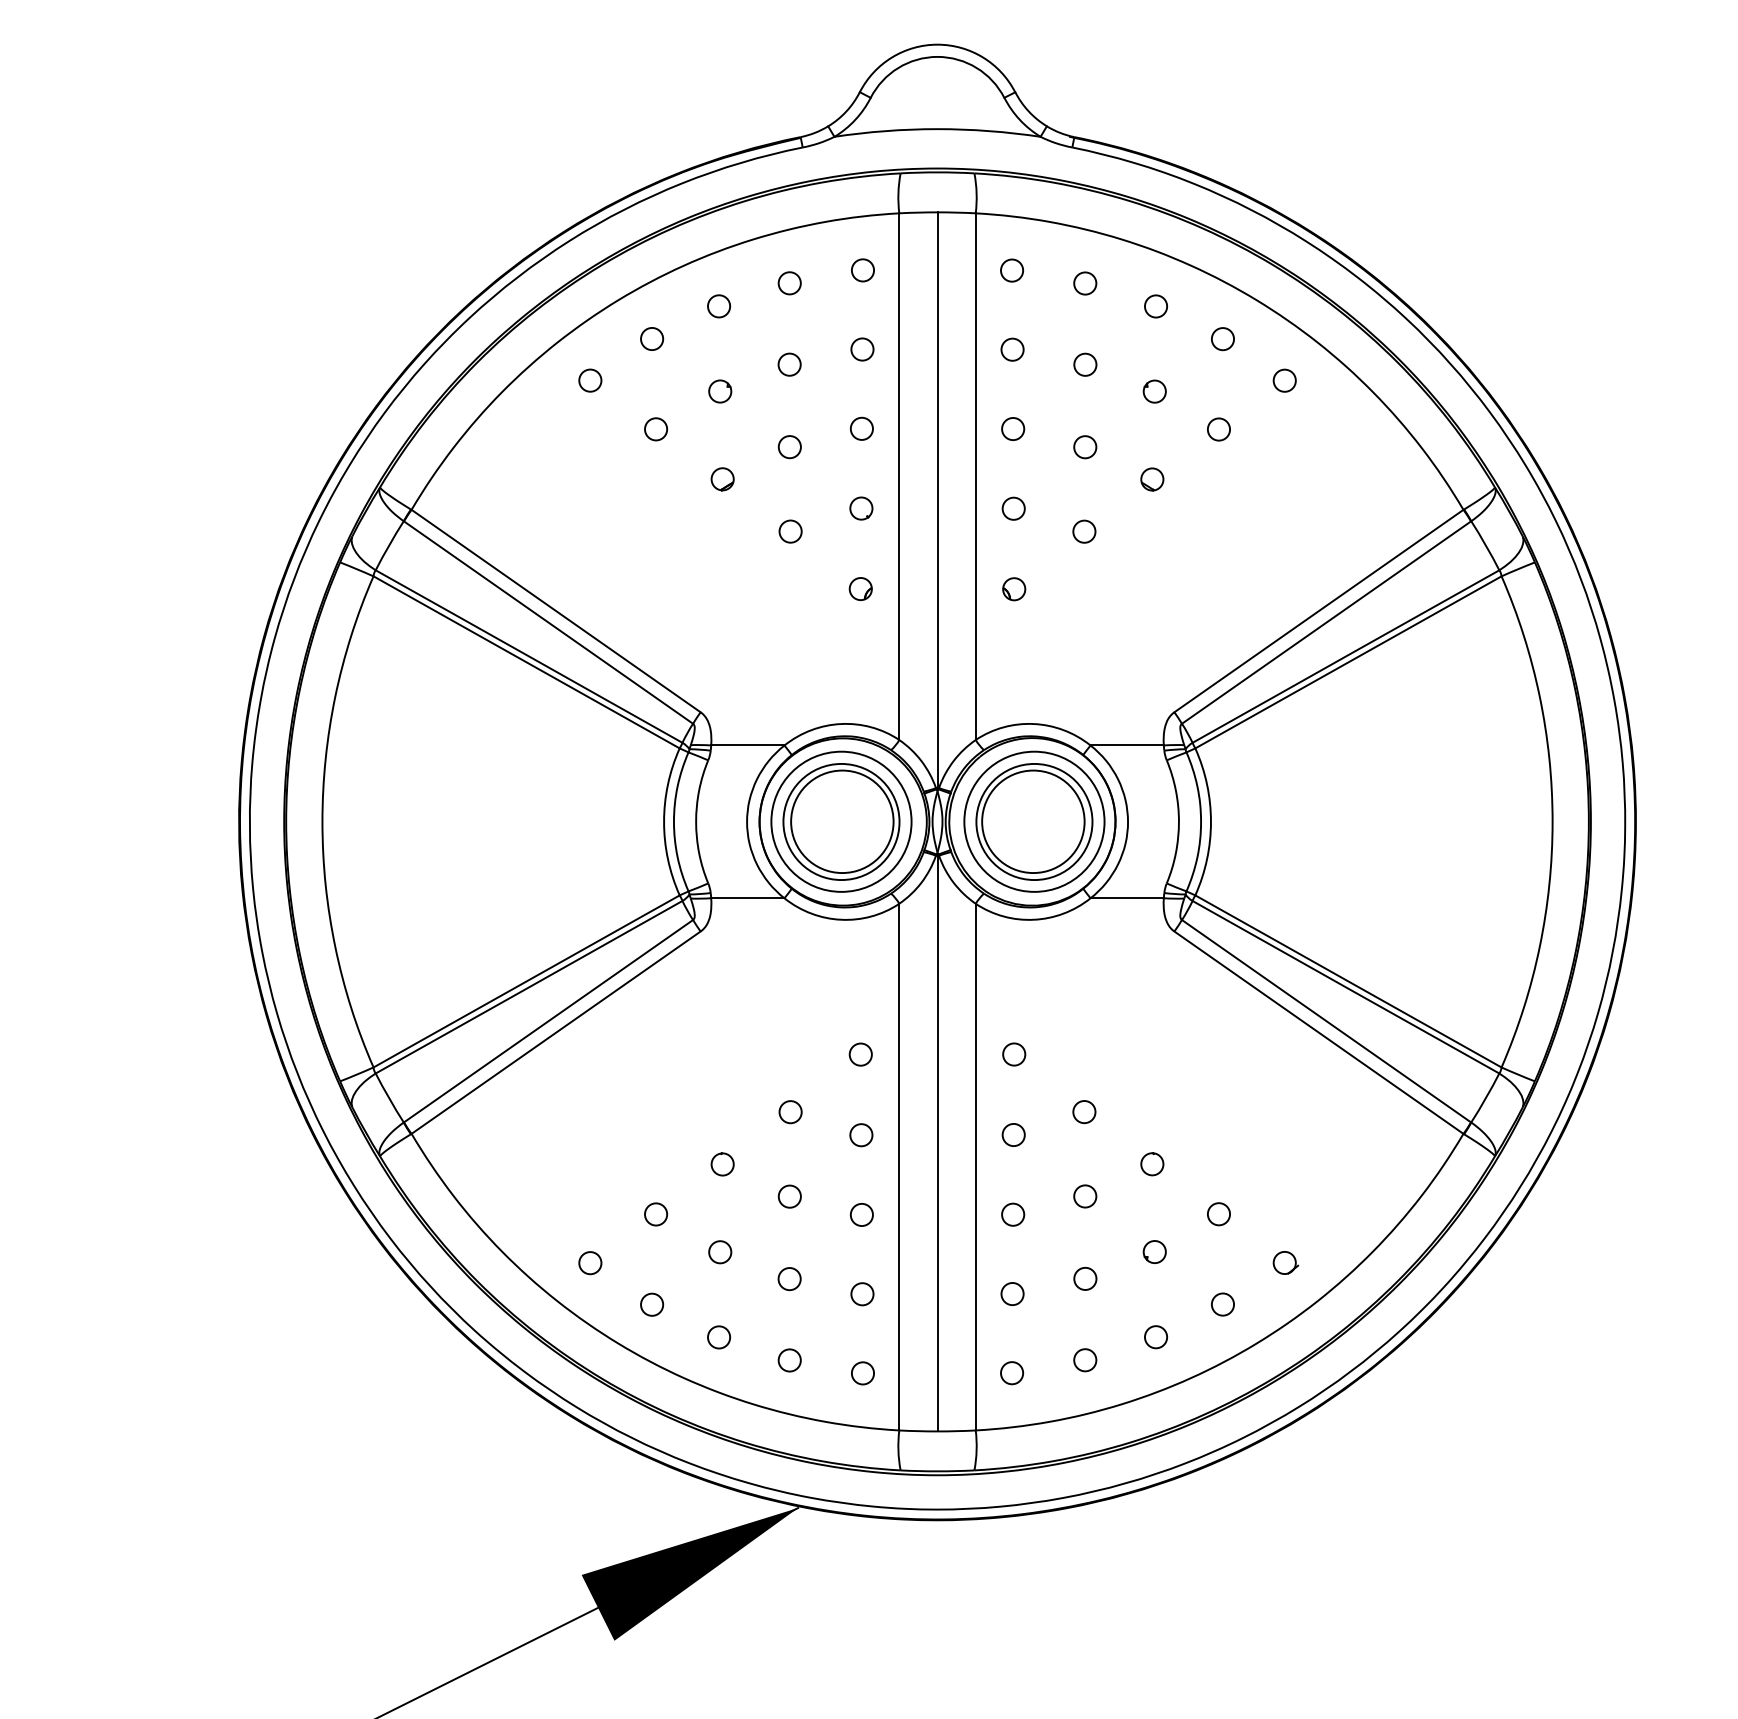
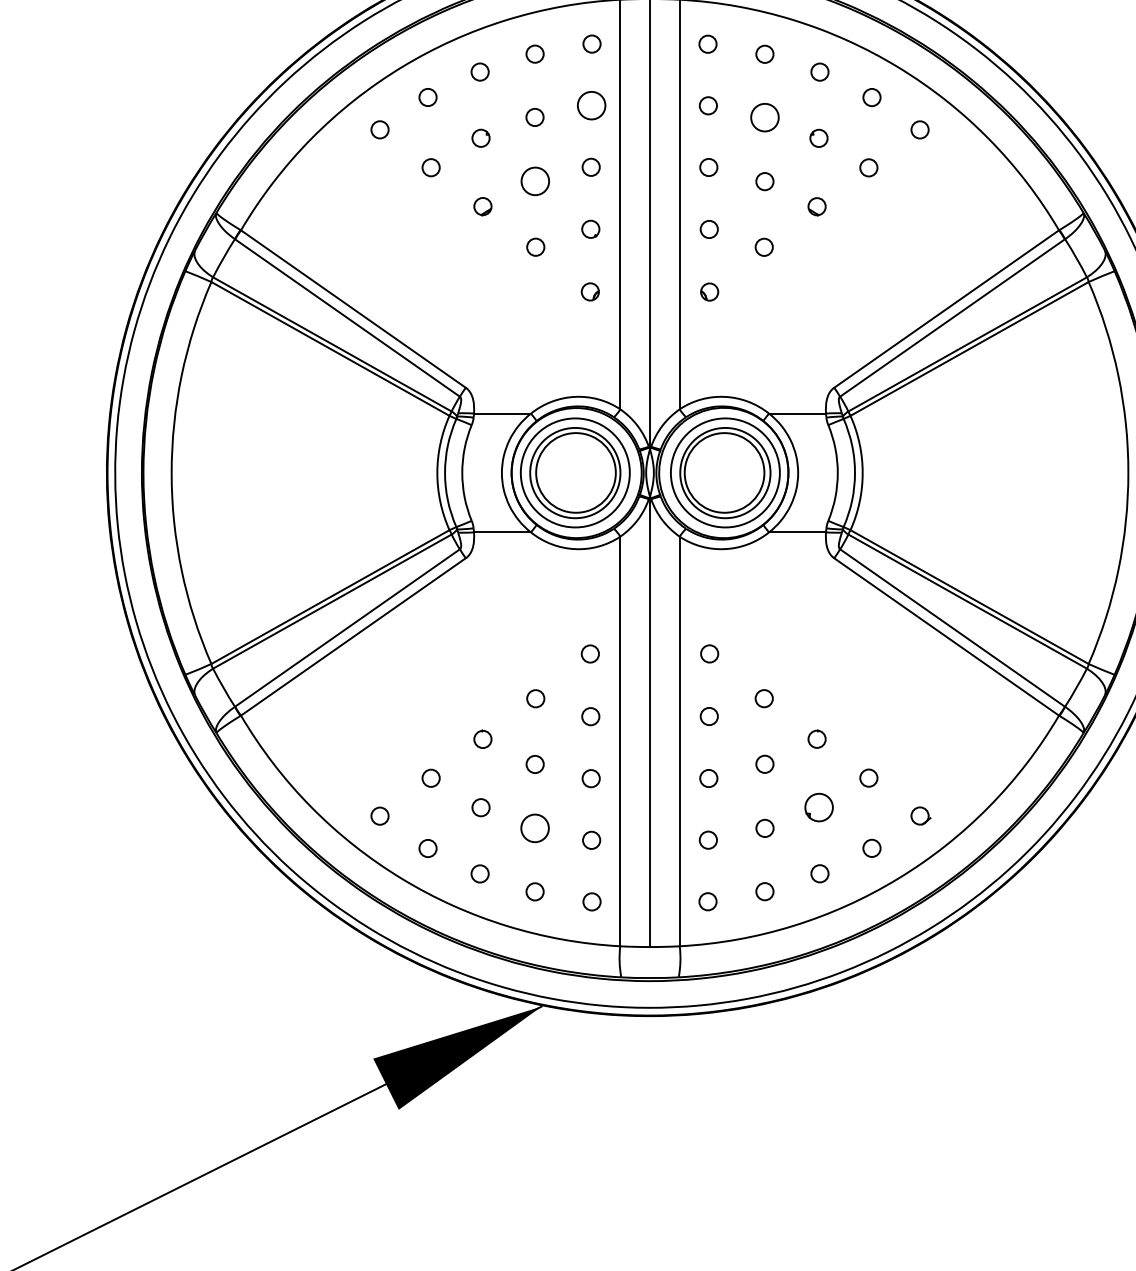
circle: (862, 349) -> (591, 105), size x1.6
circle: (1085, 364) -> (765, 117), size x1.6
circle: (789, 447) -> (534, 181), size x1.6
part: (1154, 1251) -> (818, 807), size x1.6
circle: (789, 1279) -> (534, 828), size x1.6

